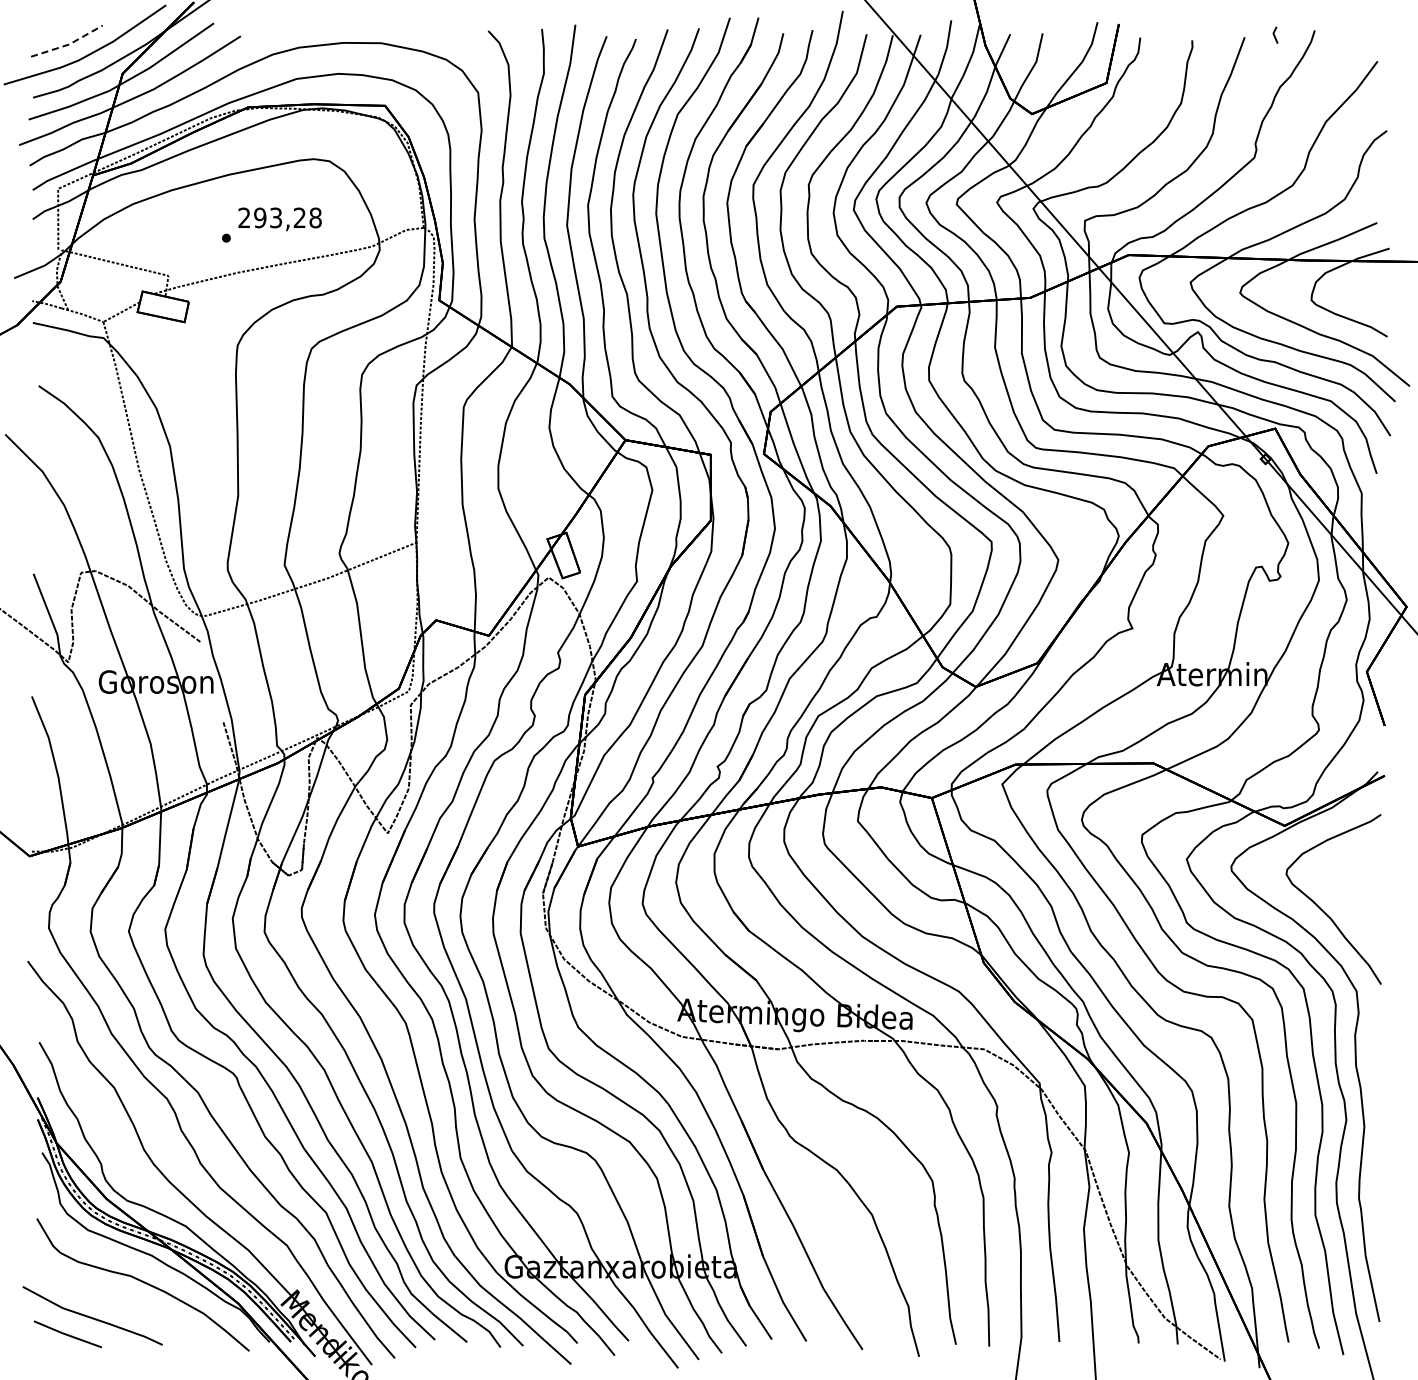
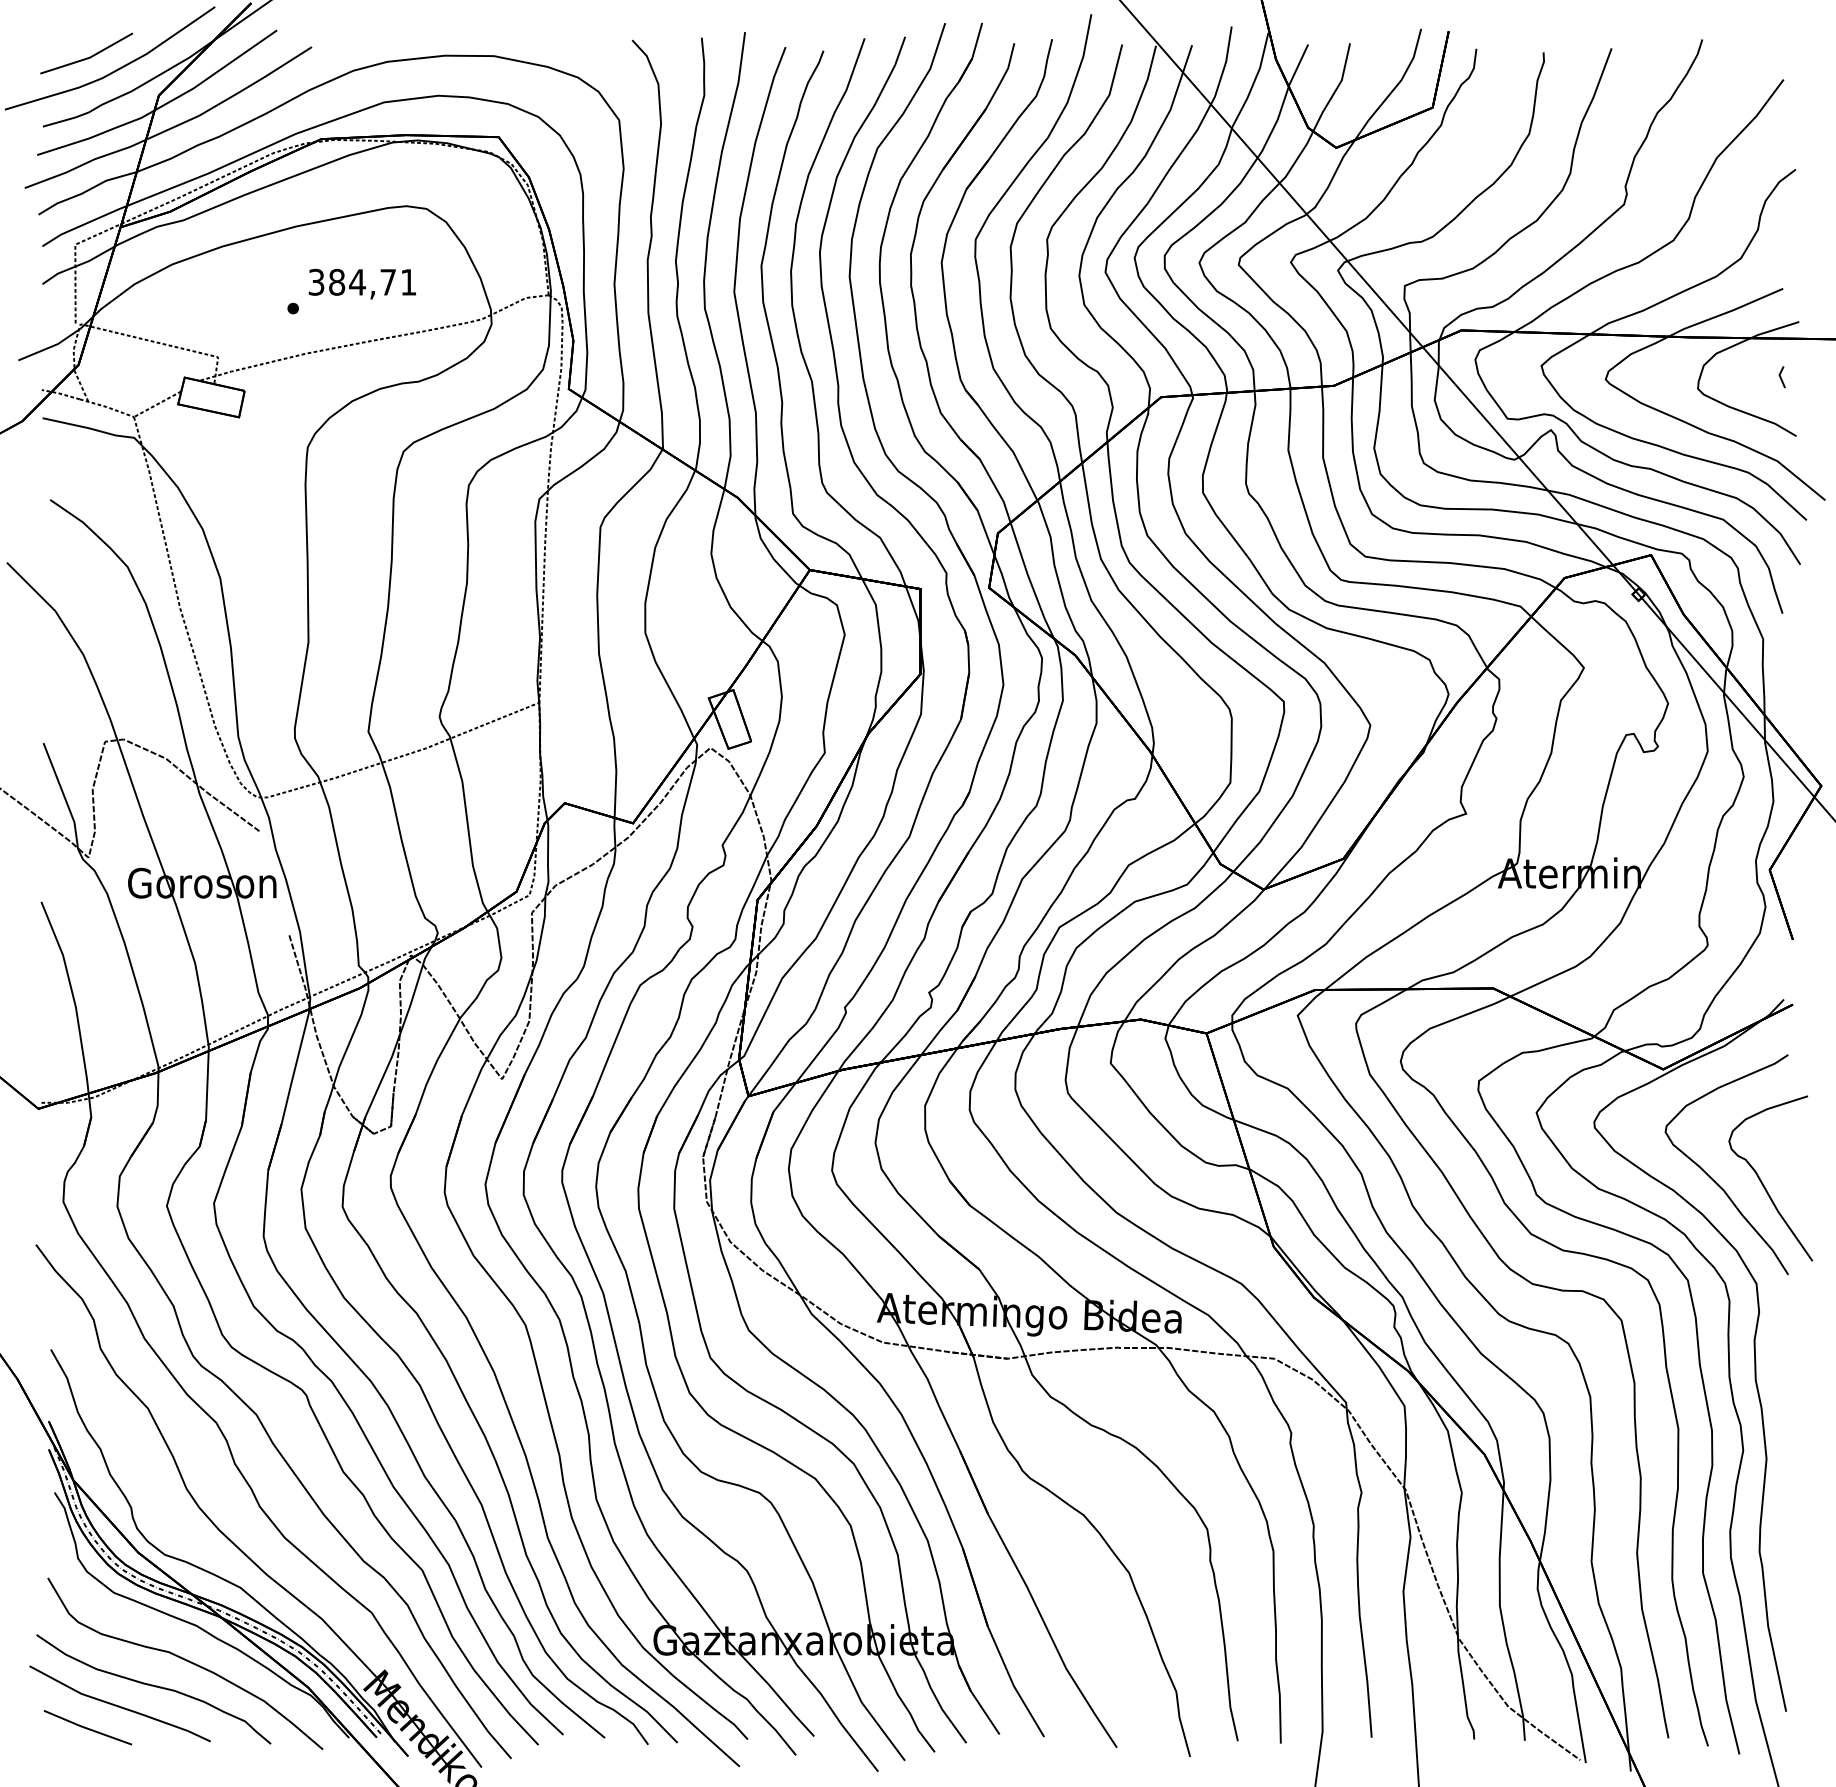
line: (1274, 34) -> (1780, 376), moved
line: (69, 44) -> (90, 57), dashed -> solid
text: (279, 217) -> (361, 281), 293,28 -> 384,71
curve: (1361, 912) -> (1762, 1181), added
curve: (119, 1303) -> (154, 1687), added

